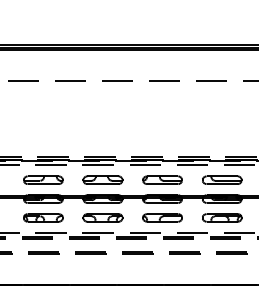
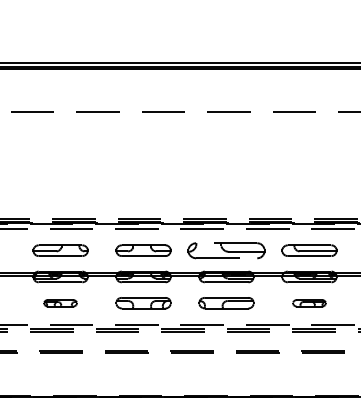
part: (162, 180) -> (226, 250), size x1.4
part: (43, 218) -> (60, 303), size x0.6
part: (222, 218) -> (309, 303), size x0.6

